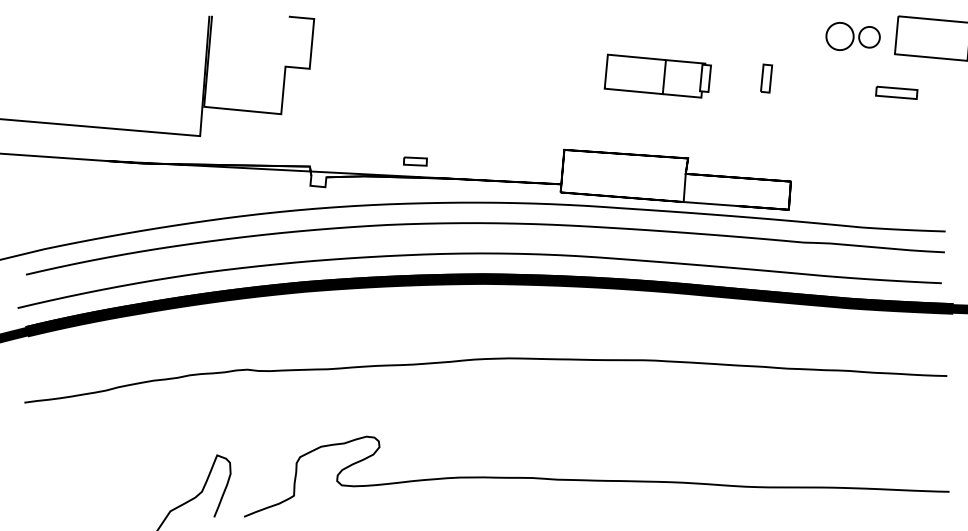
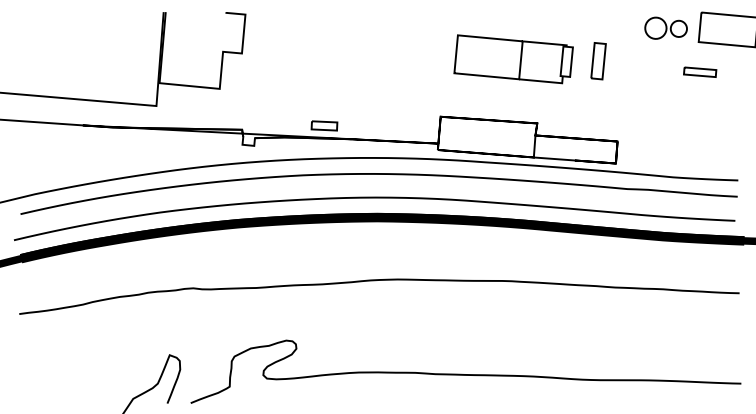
part: (657, 75) -> (513, 58), size x1.43
part: (766, 78) -> (598, 61), size x1.67
part: (415, 161) -> (324, 125), size x1.43

